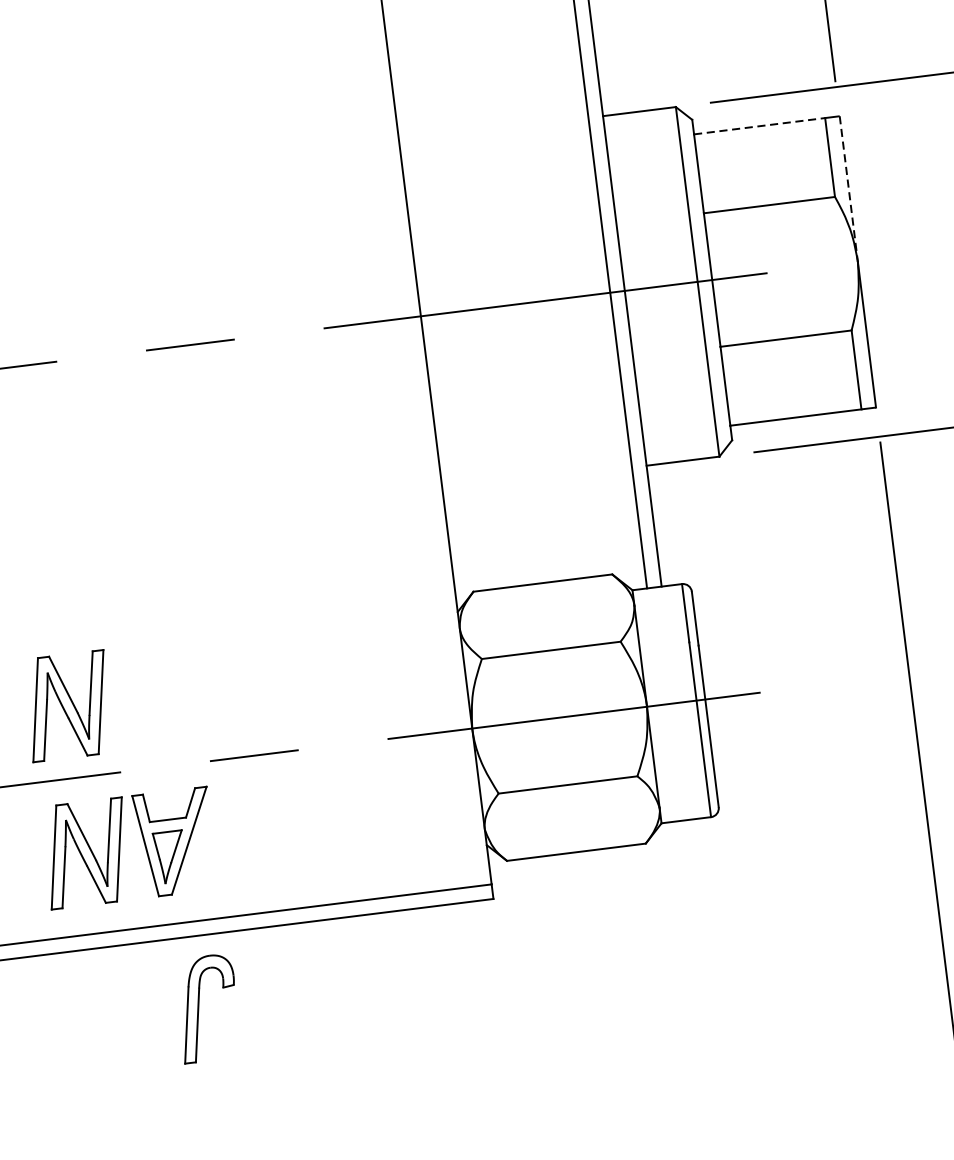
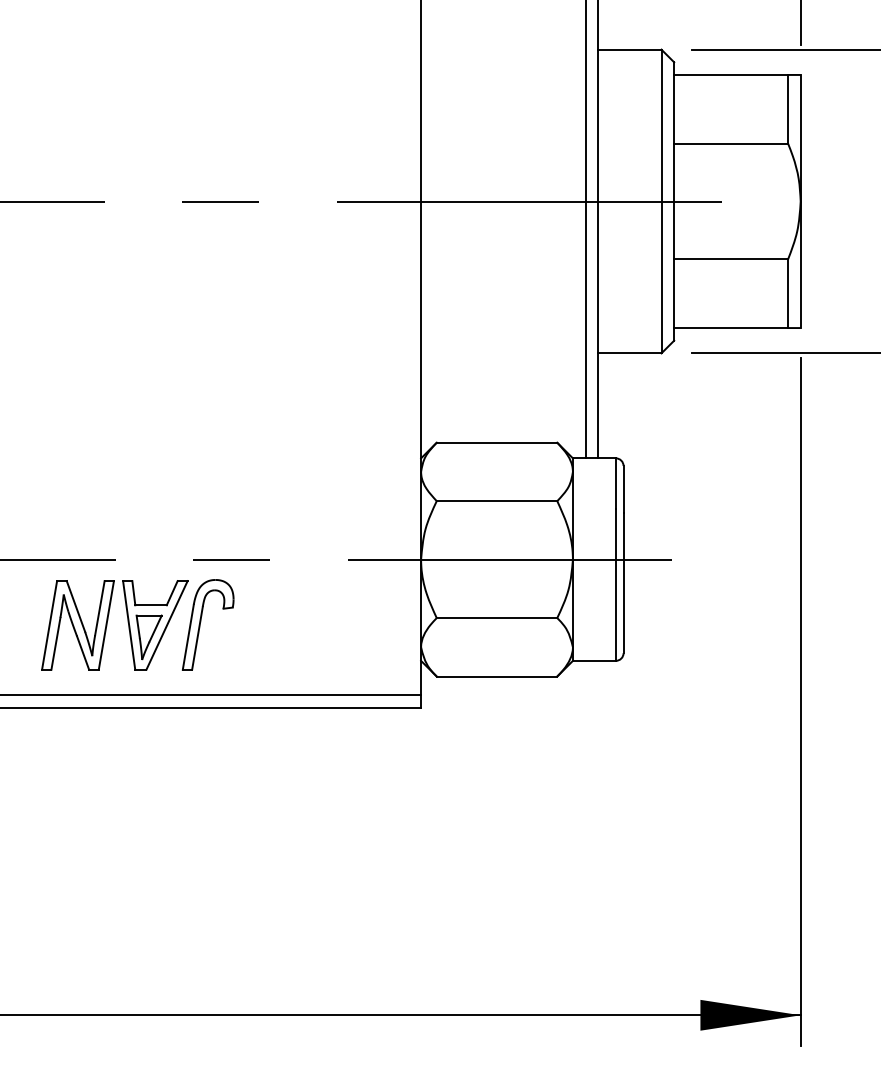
line: (760, 125) -> (731, 74), dashed -> solid
line: (848, 189) -> (800, 138), dashed -> solid
part: (67, 706) -> (77, 497), removed
part: (199, 1006) -> (201, 622), moved

